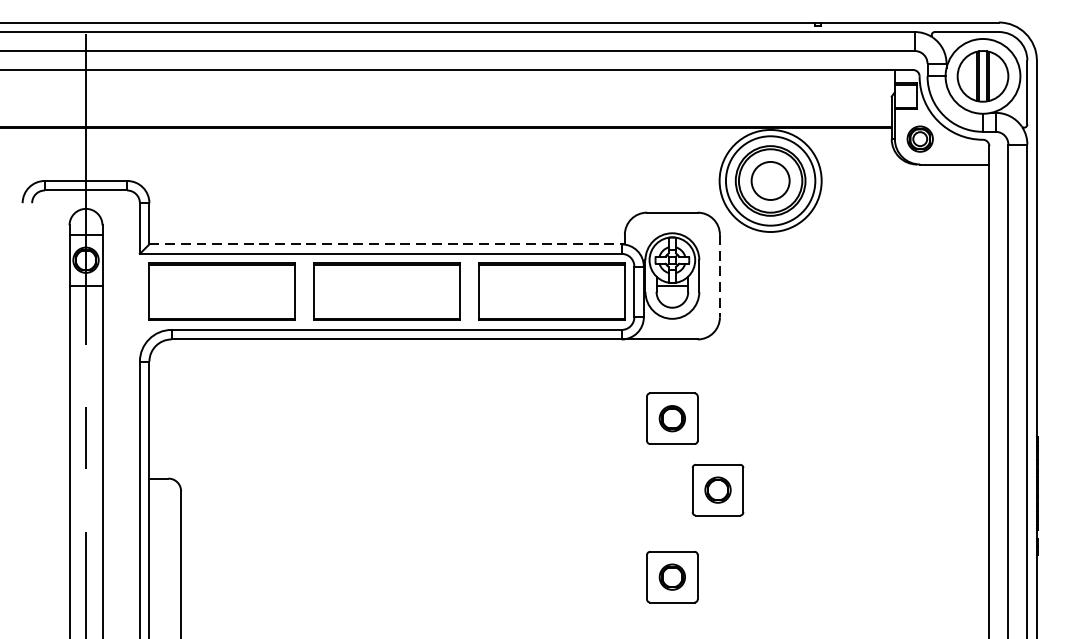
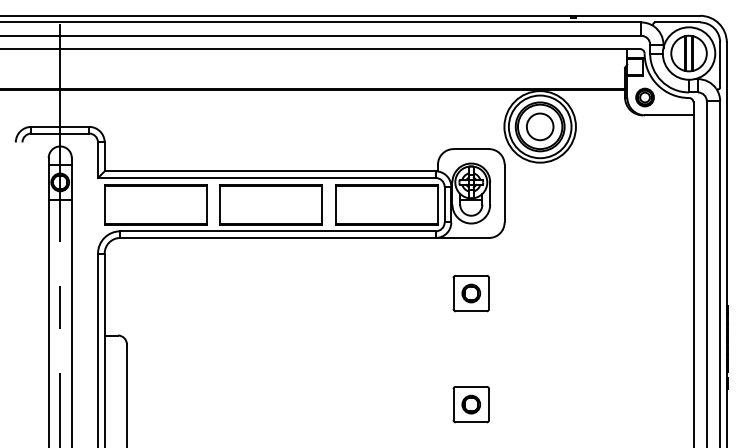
line: (387, 244) -> (271, 171), dashed -> solid
line: (719, 275) -> (504, 193), dashed -> solid
part: (716, 489) -> (502, 343), removed

